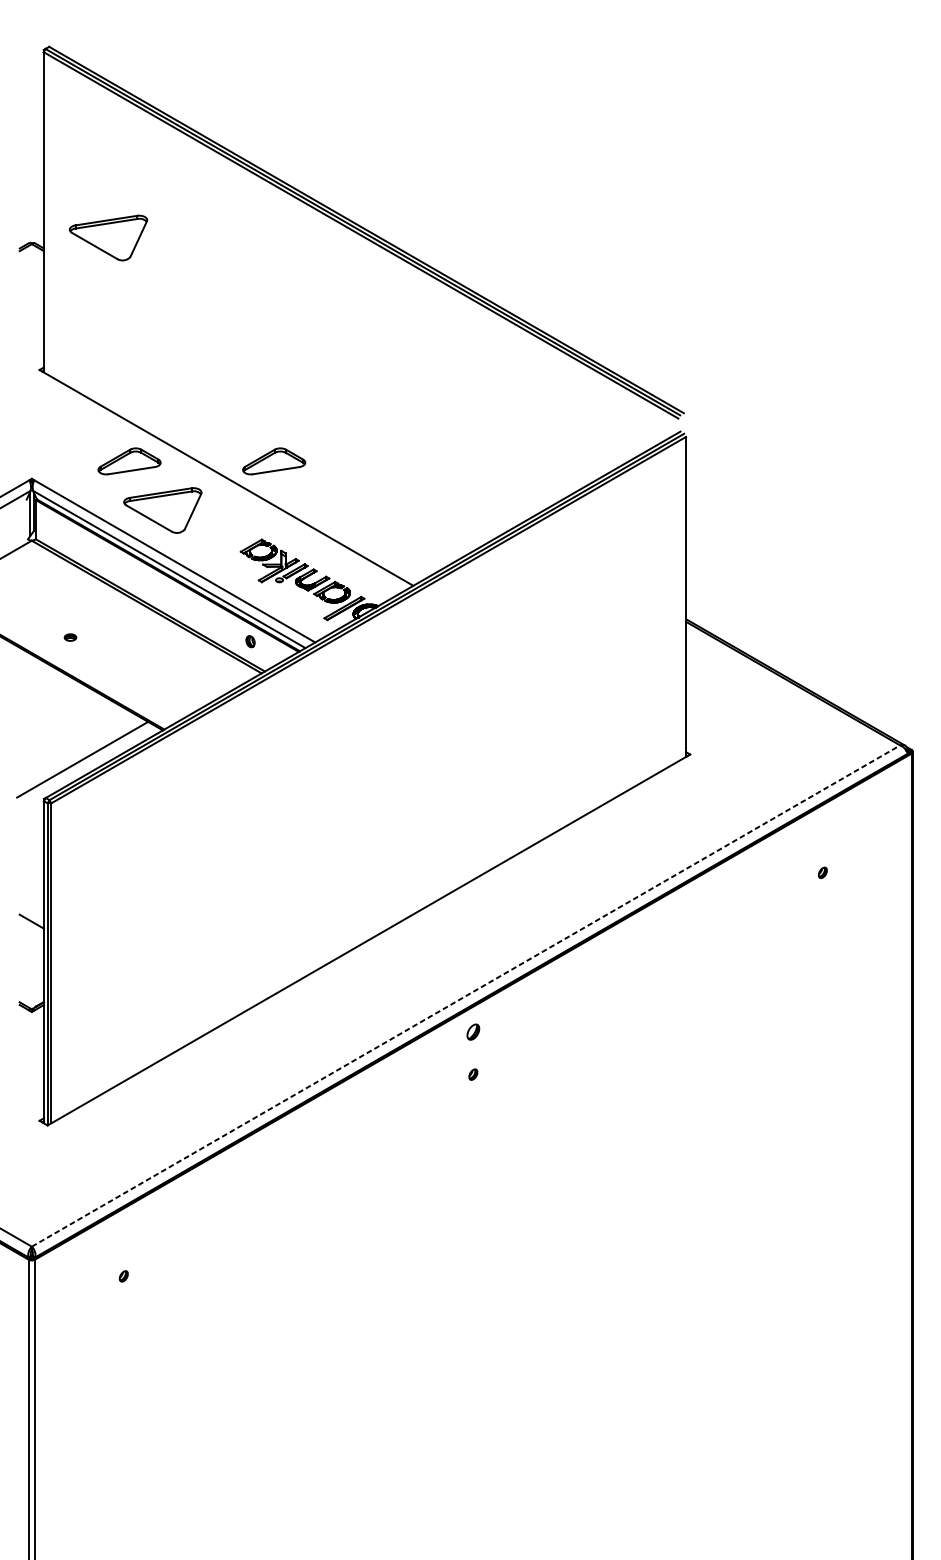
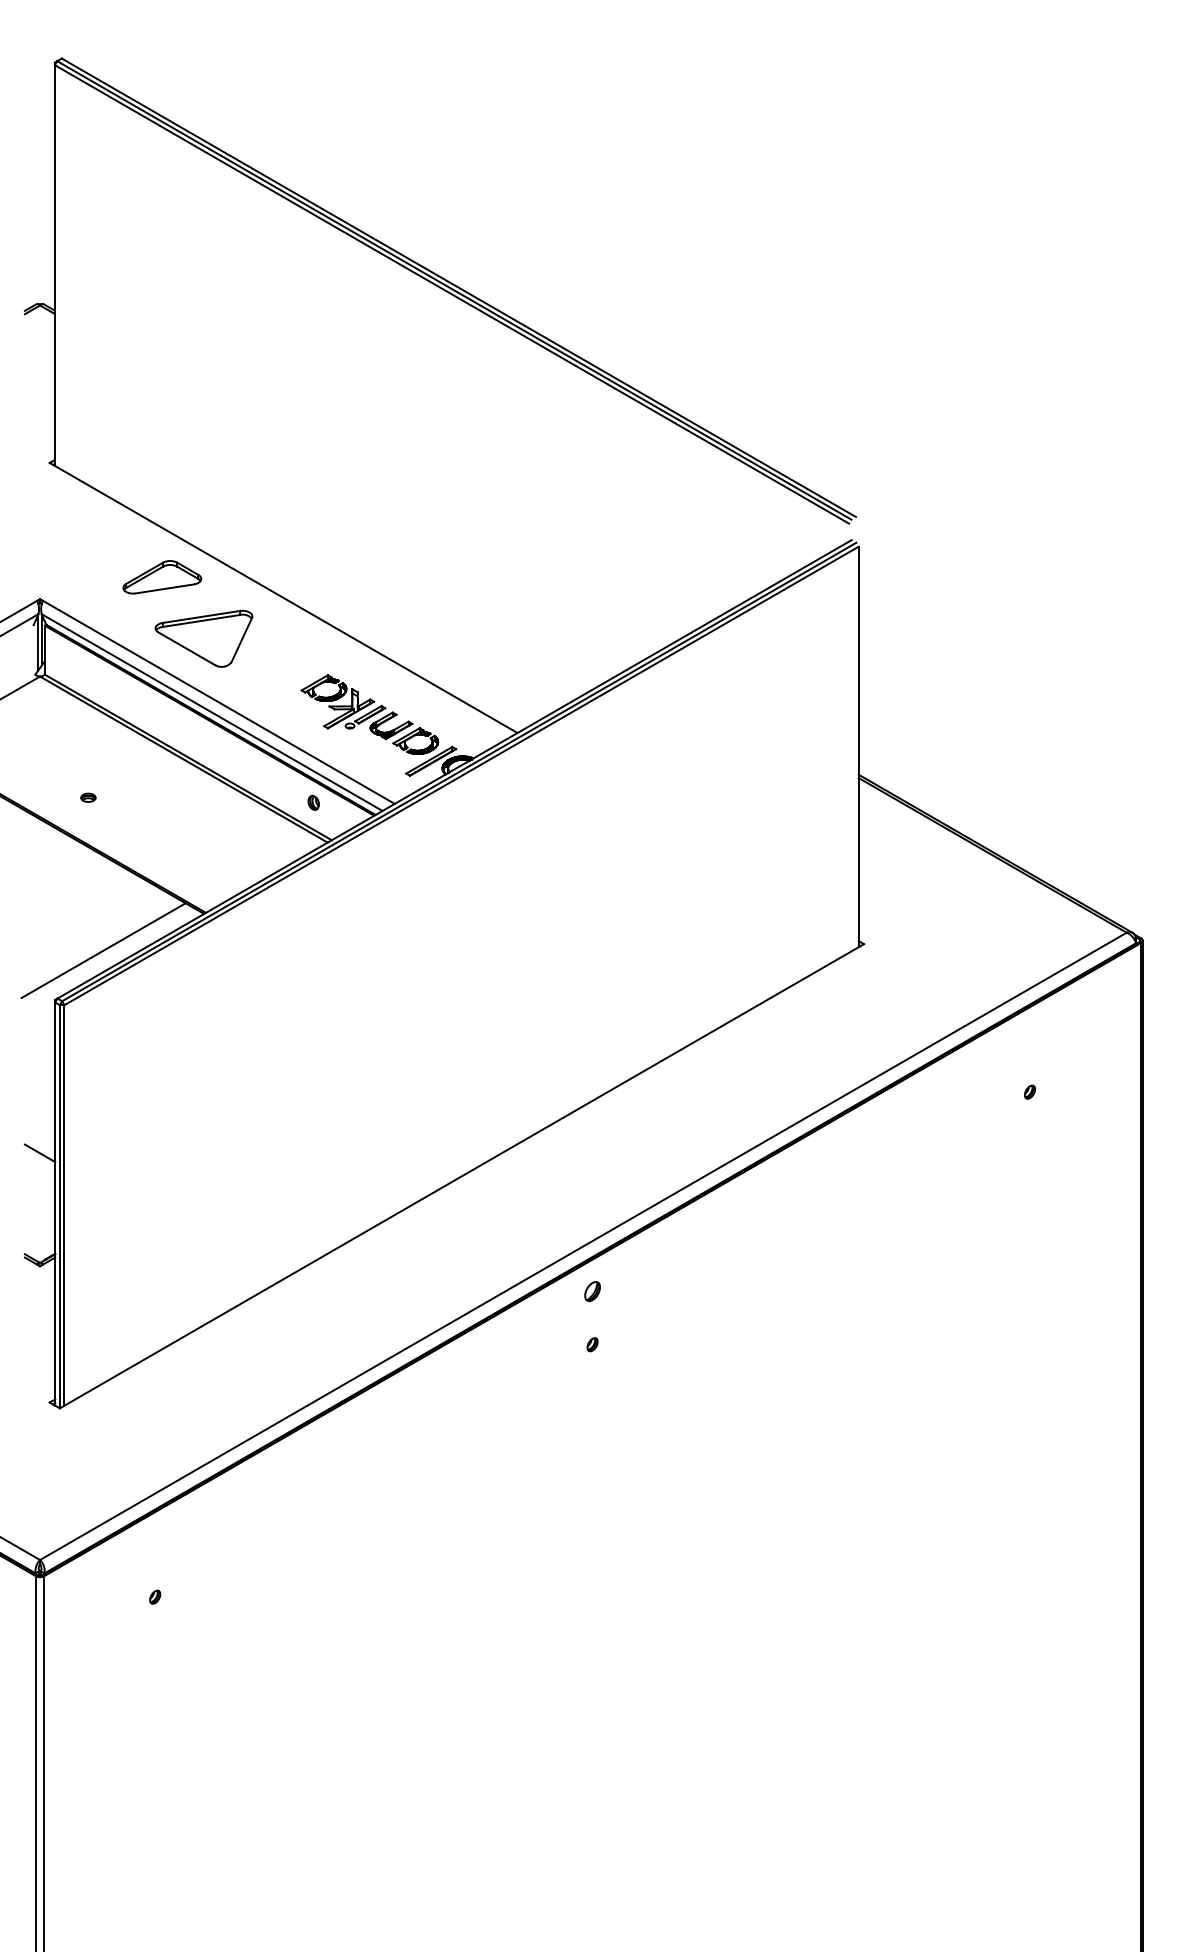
part: (108, 237) -> (135, 297), removed
part: (274, 461) -> (343, 577), removed
line: (466, 996) -> (583, 1246), dashed -> solid

